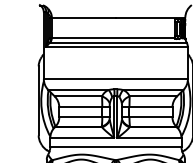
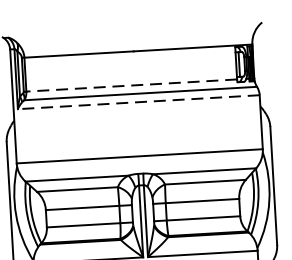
line: (113, 37) -> (131, 85), solid -> dashed
line: (117, 47) -> (139, 102), solid -> dashed

